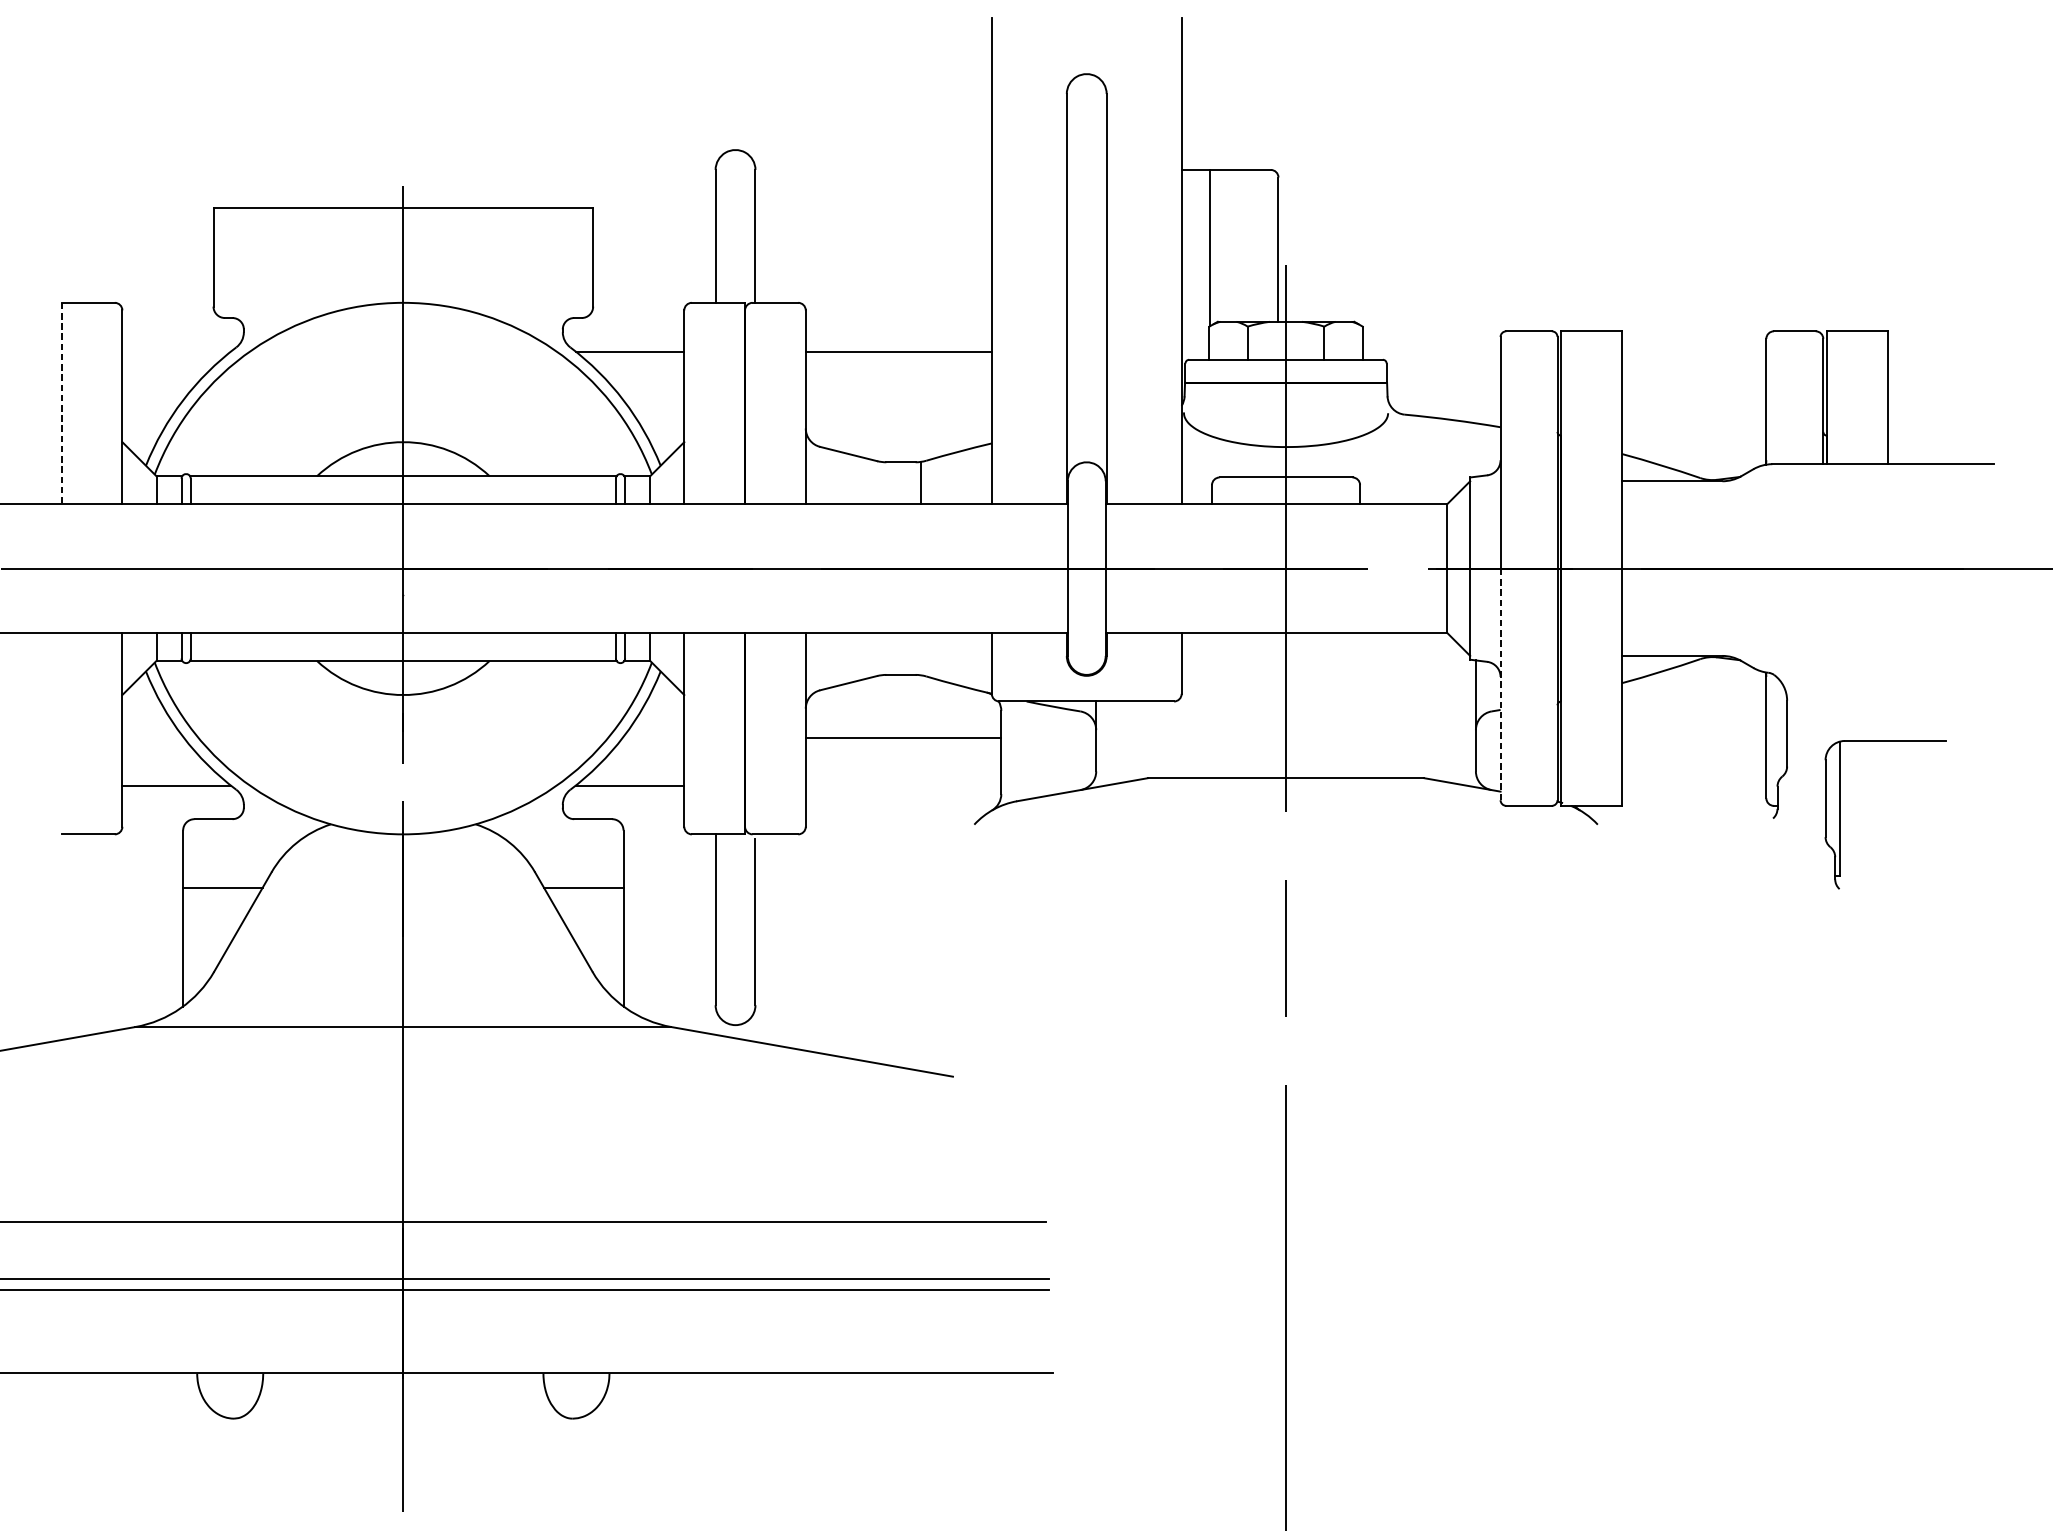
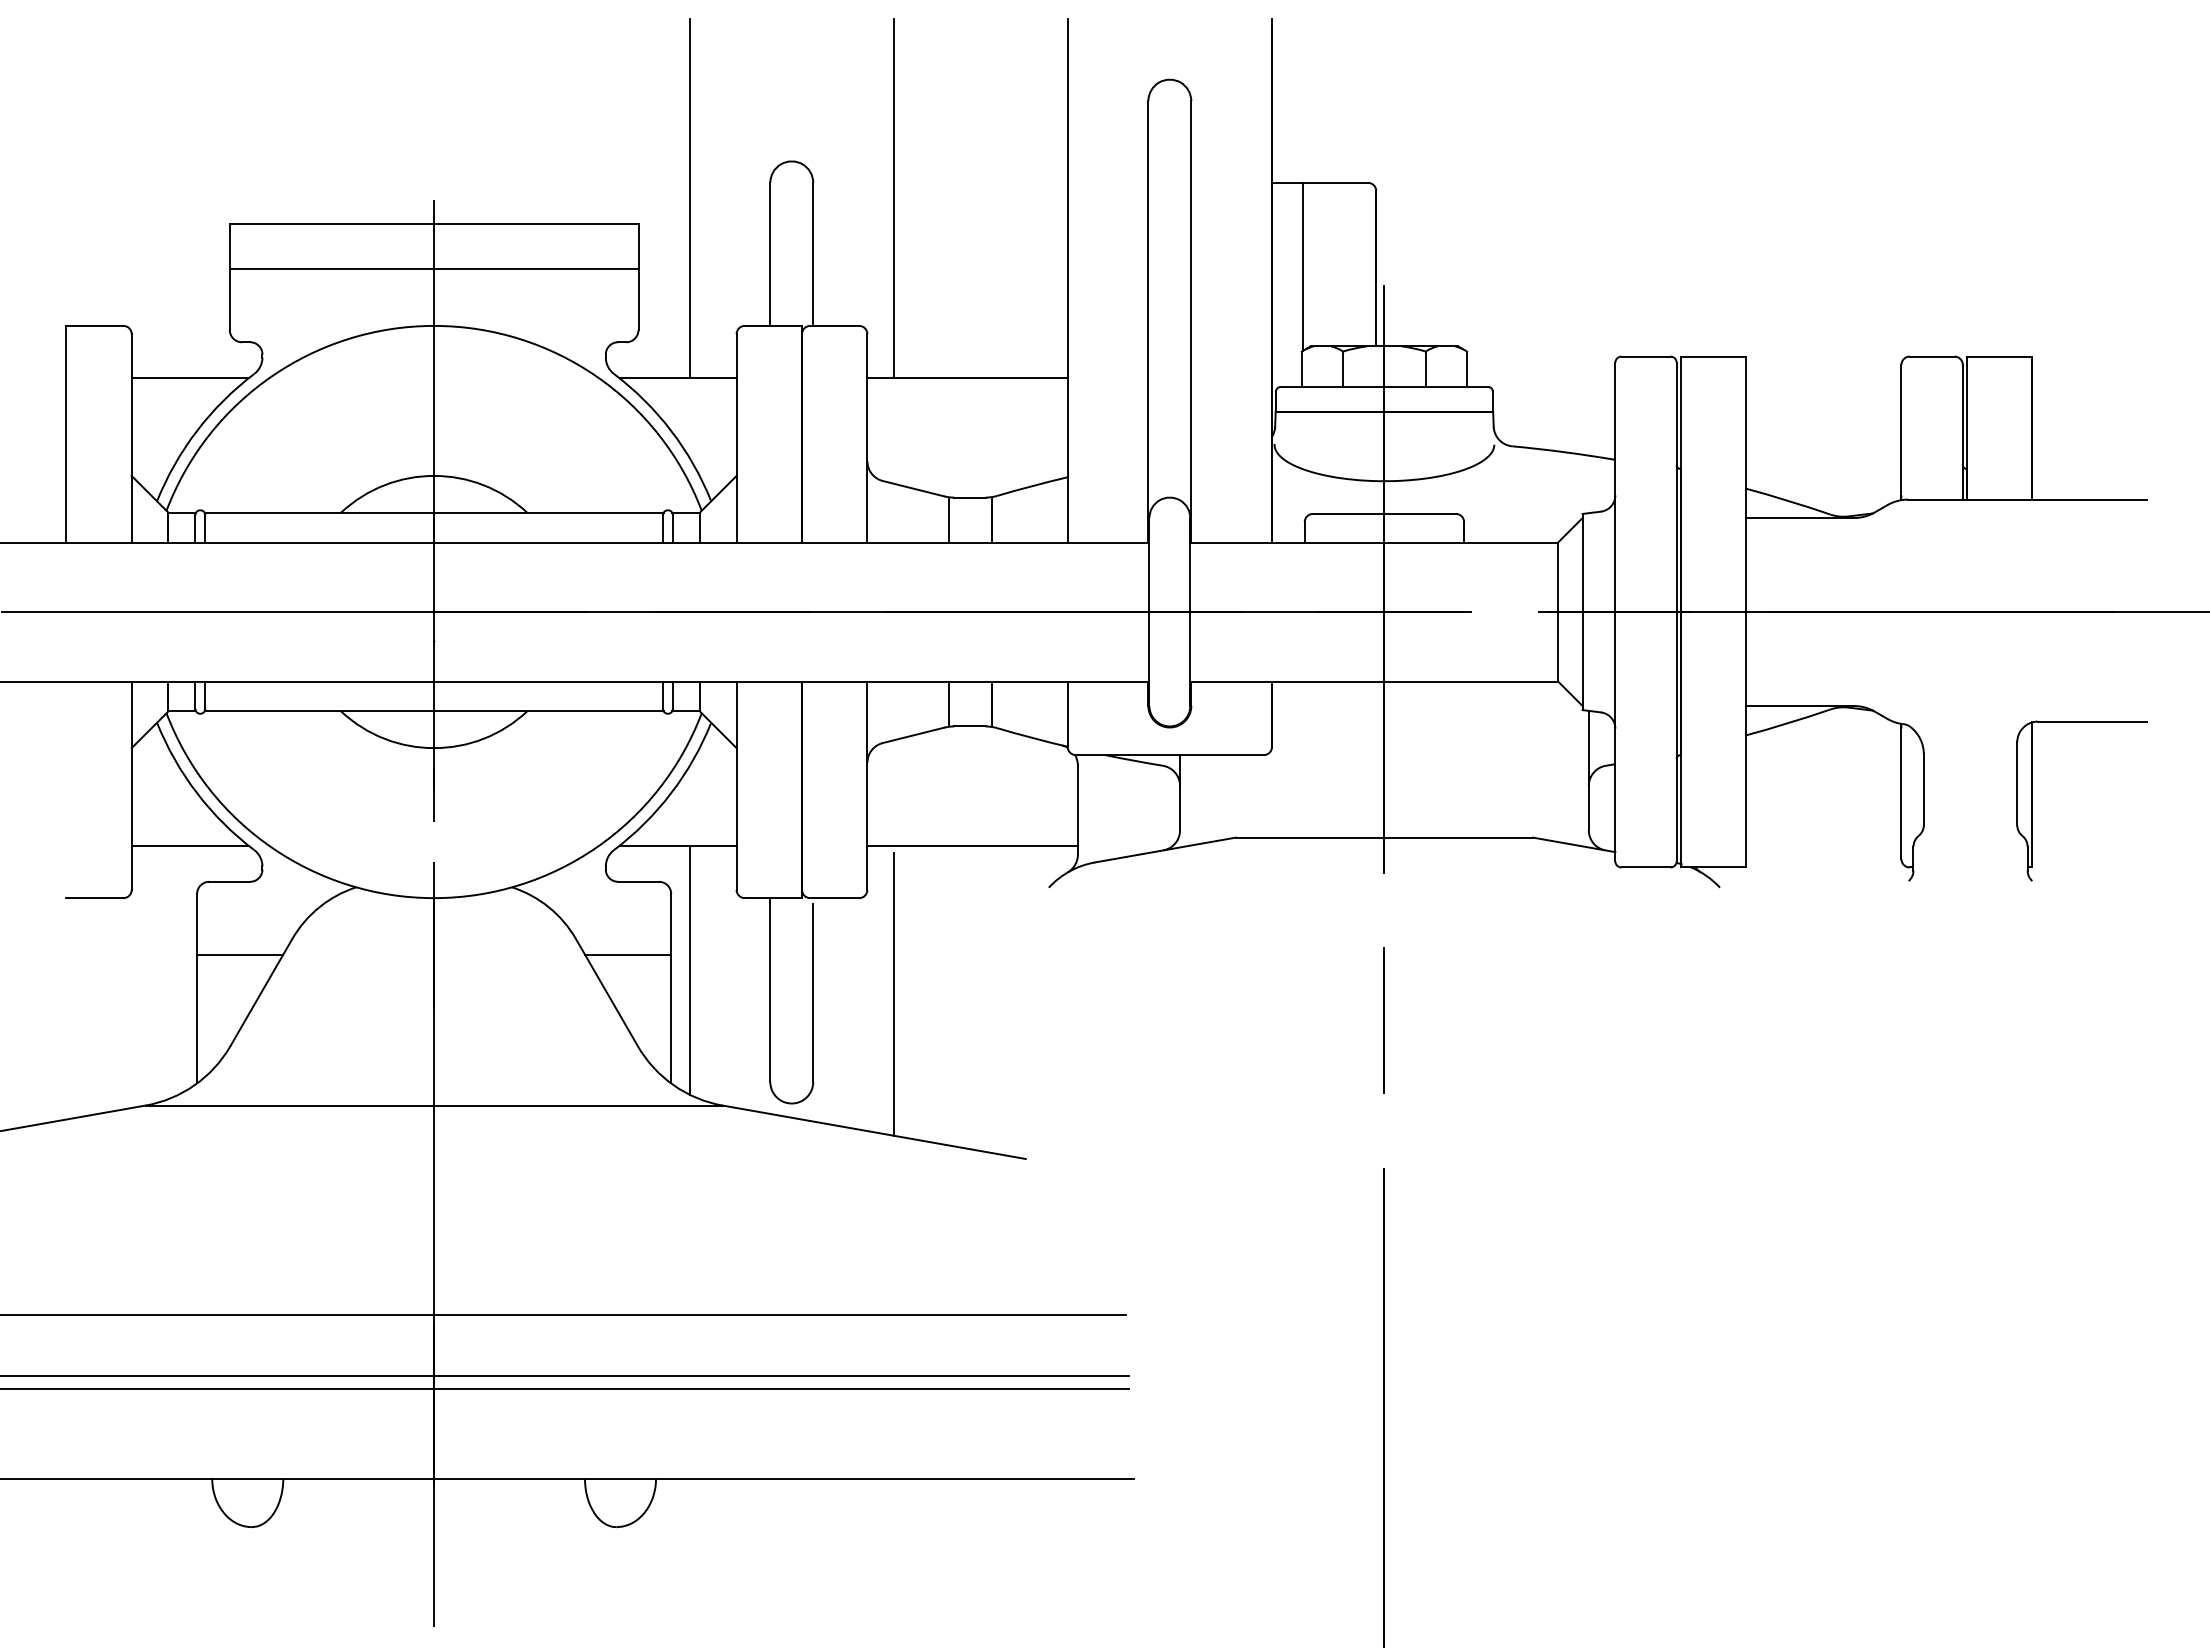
line: (640, 184) -> (689, 198), added
line: (830, 184) -> (893, 198), added
line: (402, 249) -> (433, 268), added
line: (176, 351) -> (189, 378), added
line: (61, 403) -> (66, 434), dashed -> solid
line: (882, 482) -> (949, 519), added
line: (882, 653) -> (949, 703), added
line: (921, 653) -> (991, 703), added
line: (1500, 684) -> (1615, 736), dashed -> solid
line: (903, 738) -> (972, 845), moved
part: (1839, 814) -> (2032, 800), moved
line: (640, 900) -> (689, 969), added
line: (830, 923) -> (893, 994), added

